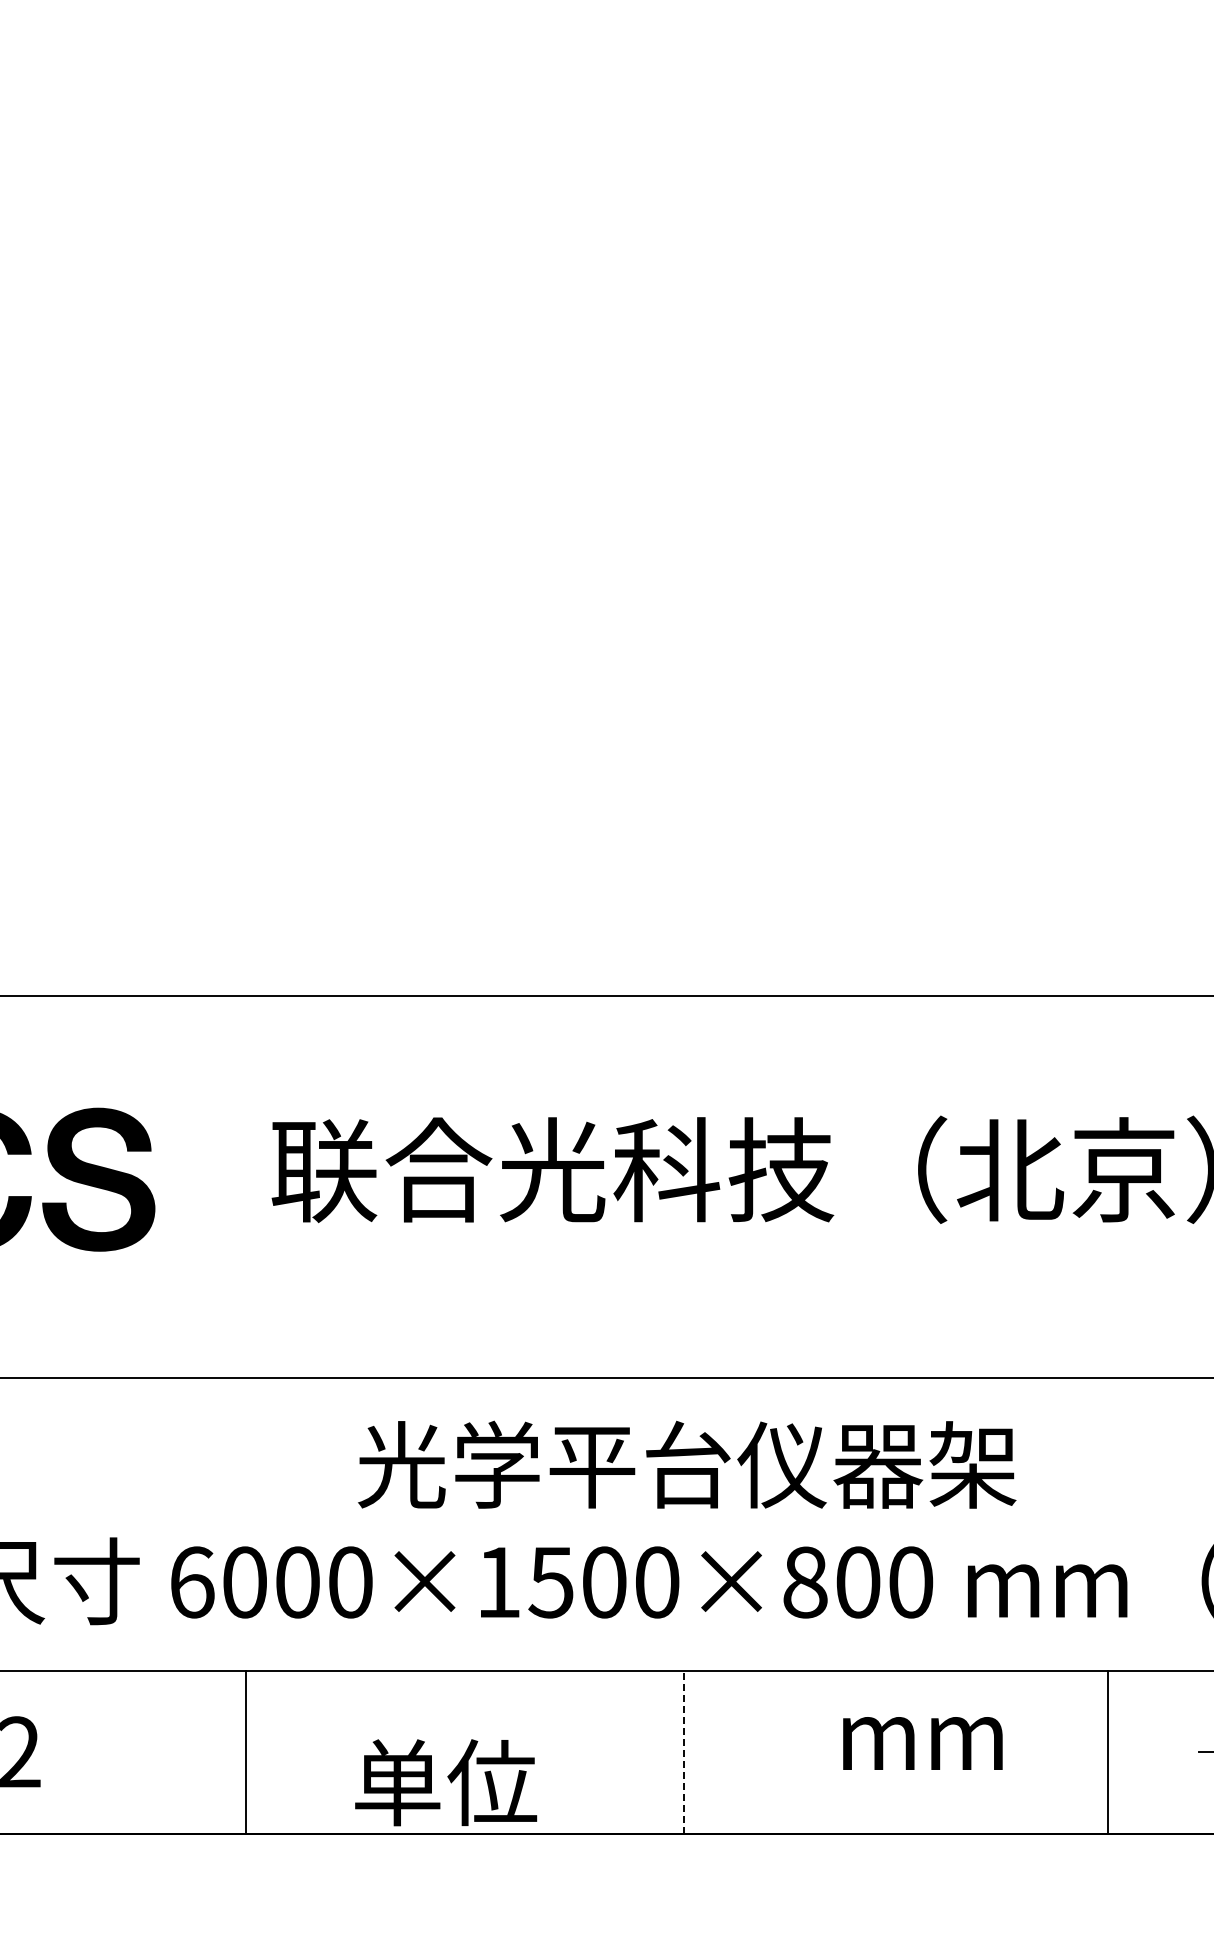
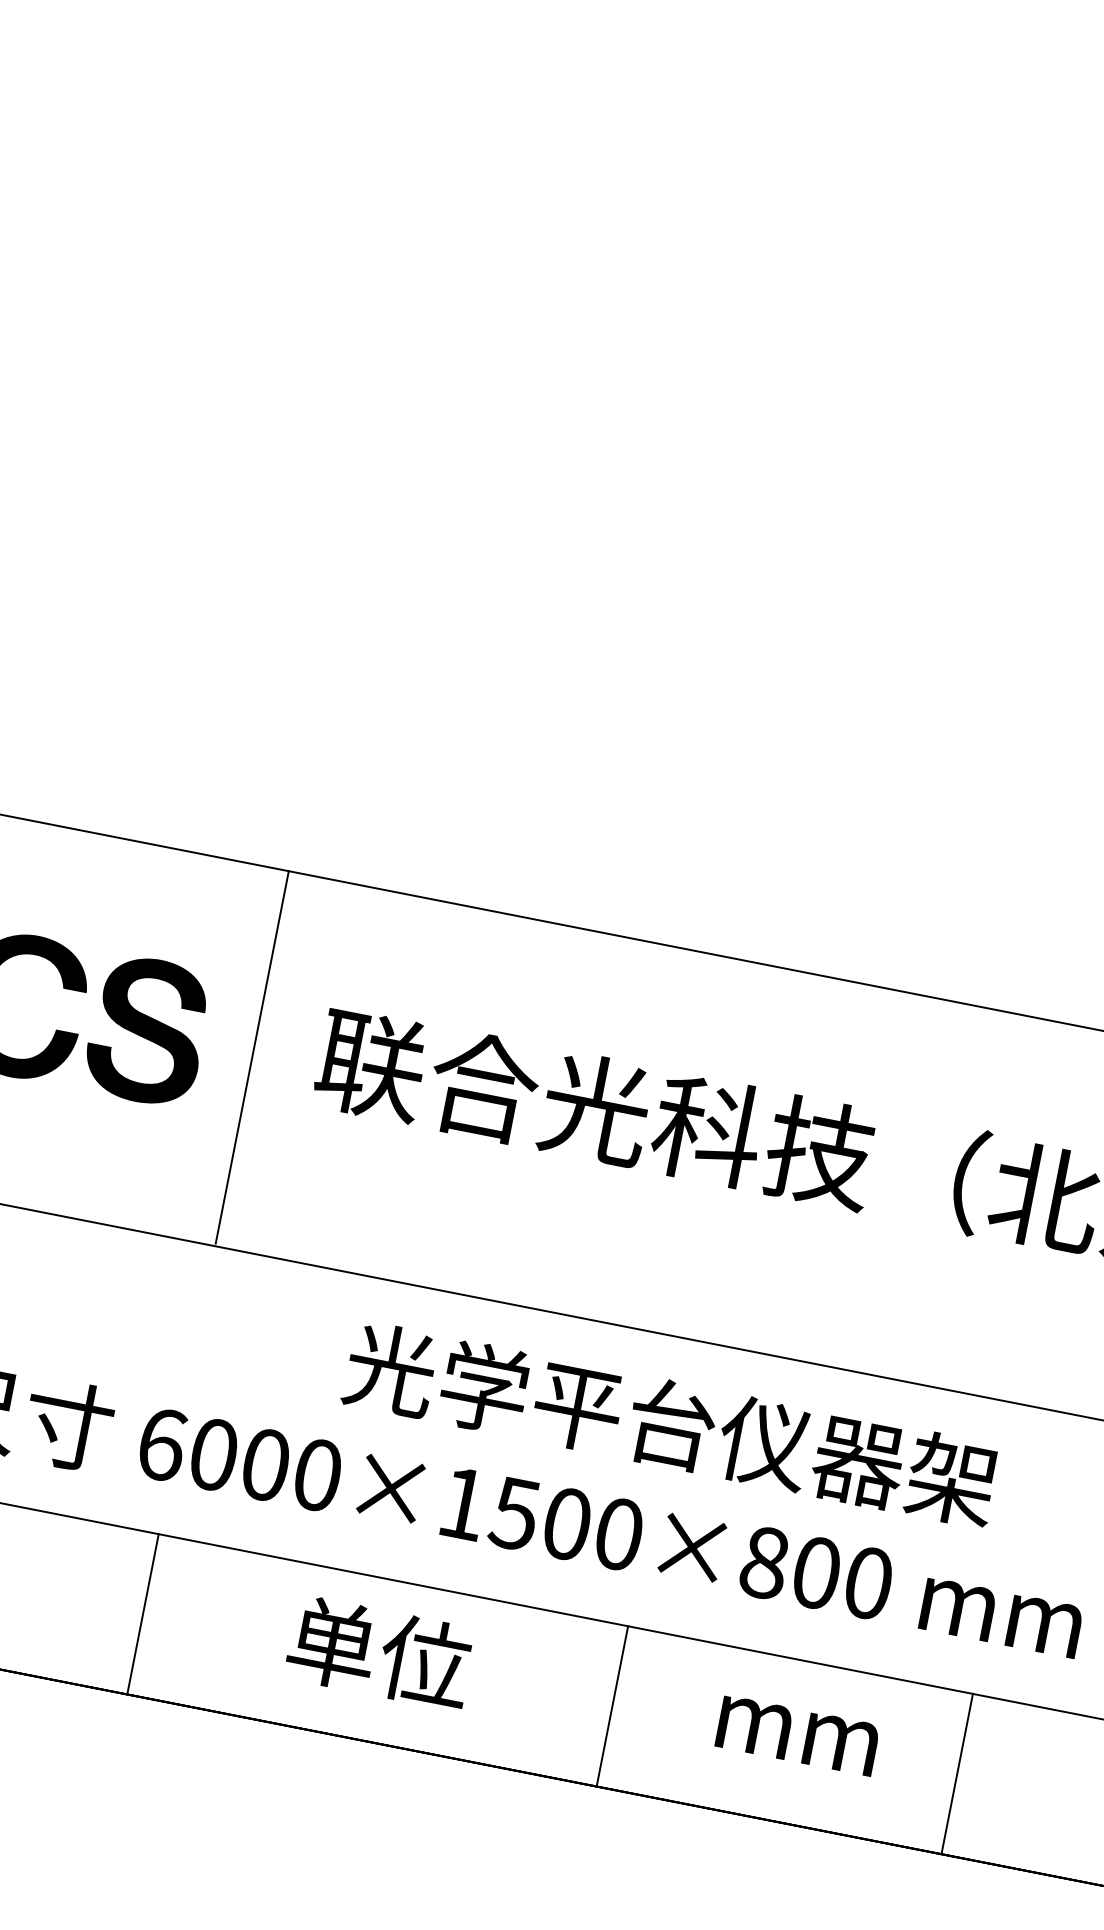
line: (206, 1185) -> (252, 1057), added
text: (922, 1743) -> (797, 1735), moved
line: (246, 1751) -> (143, 1613), moved
line: (1107, 1751) -> (957, 1773), moved
line: (683, 1752) -> (612, 1706), dashed -> solid
text: (446, 1782) -> (380, 1652), moved

